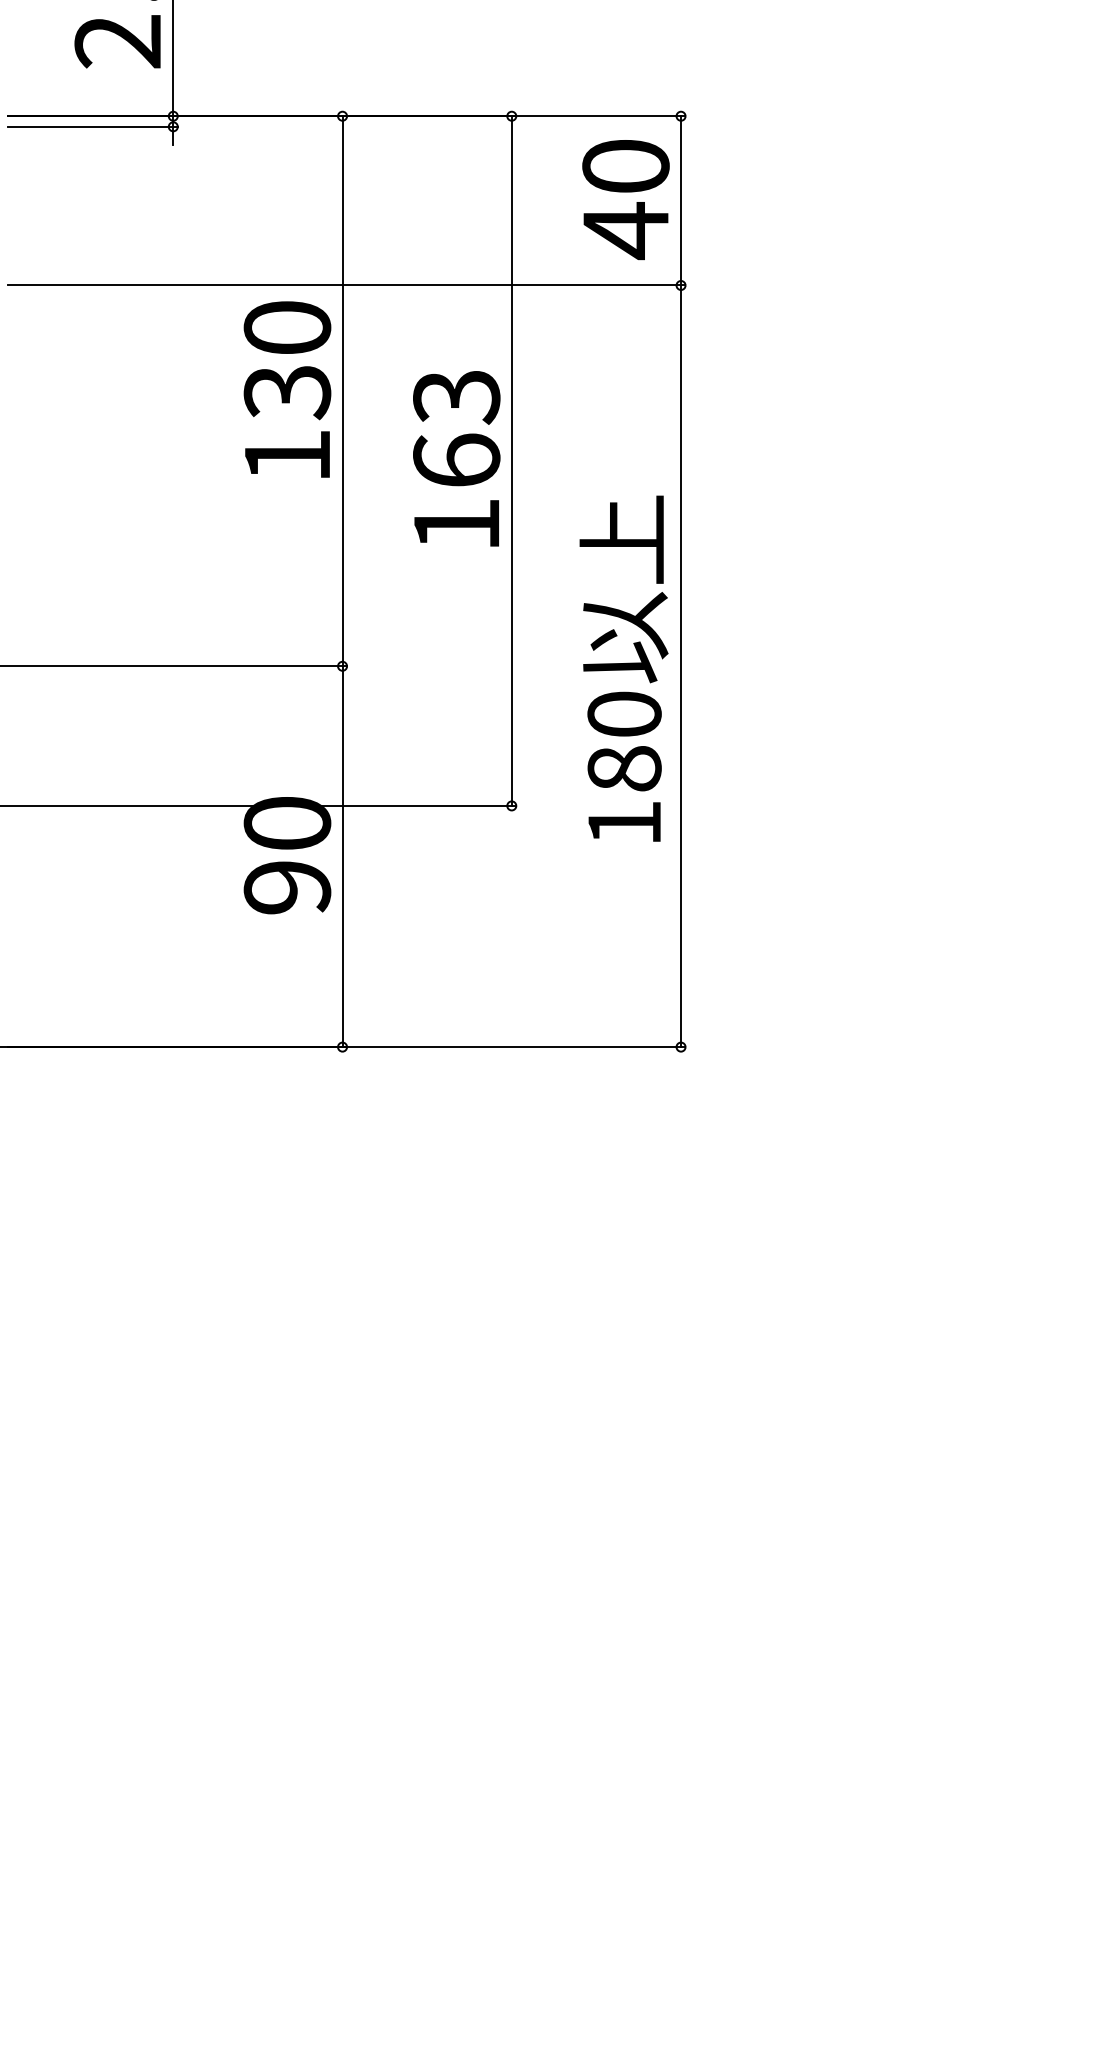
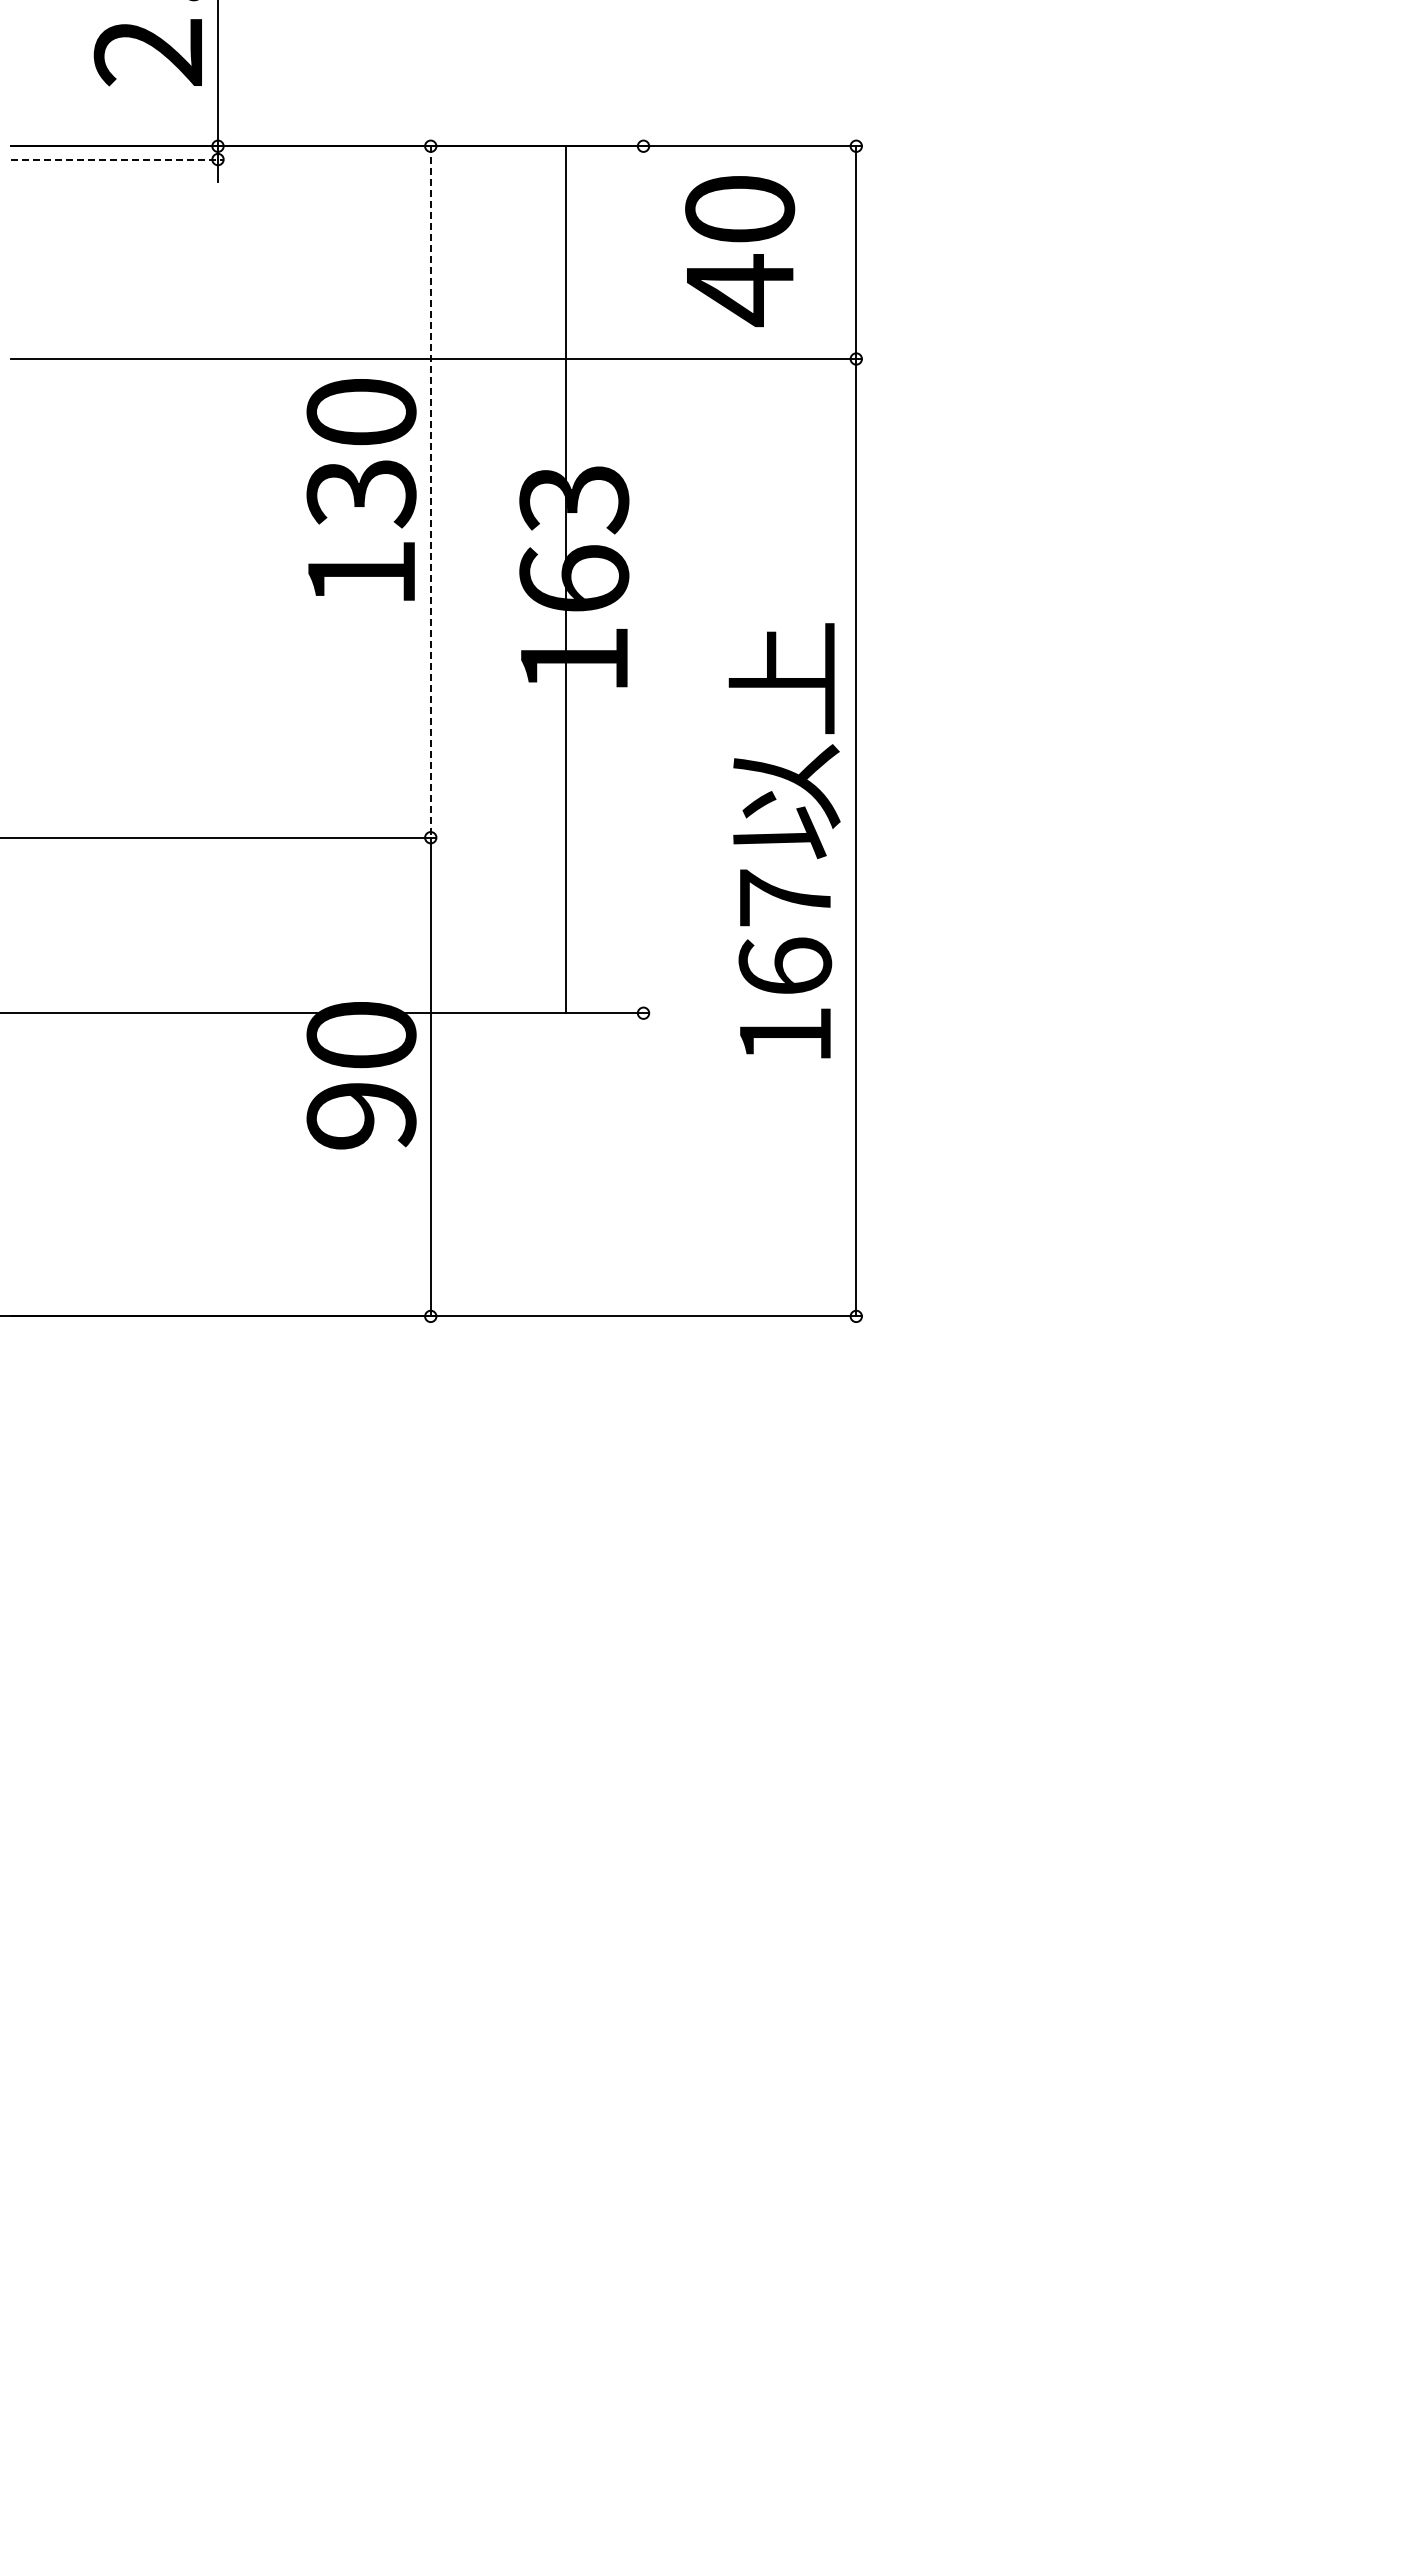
line: (93, 126) -> (117, 159), solid -> dashed
text: (626, 199) -> (740, 251), moved
line: (342, 390) -> (430, 491), solid -> dashed
line: (511, 460) -> (565, 579), moved
text: (624, 740) -> (785, 931), 180 -> 167

